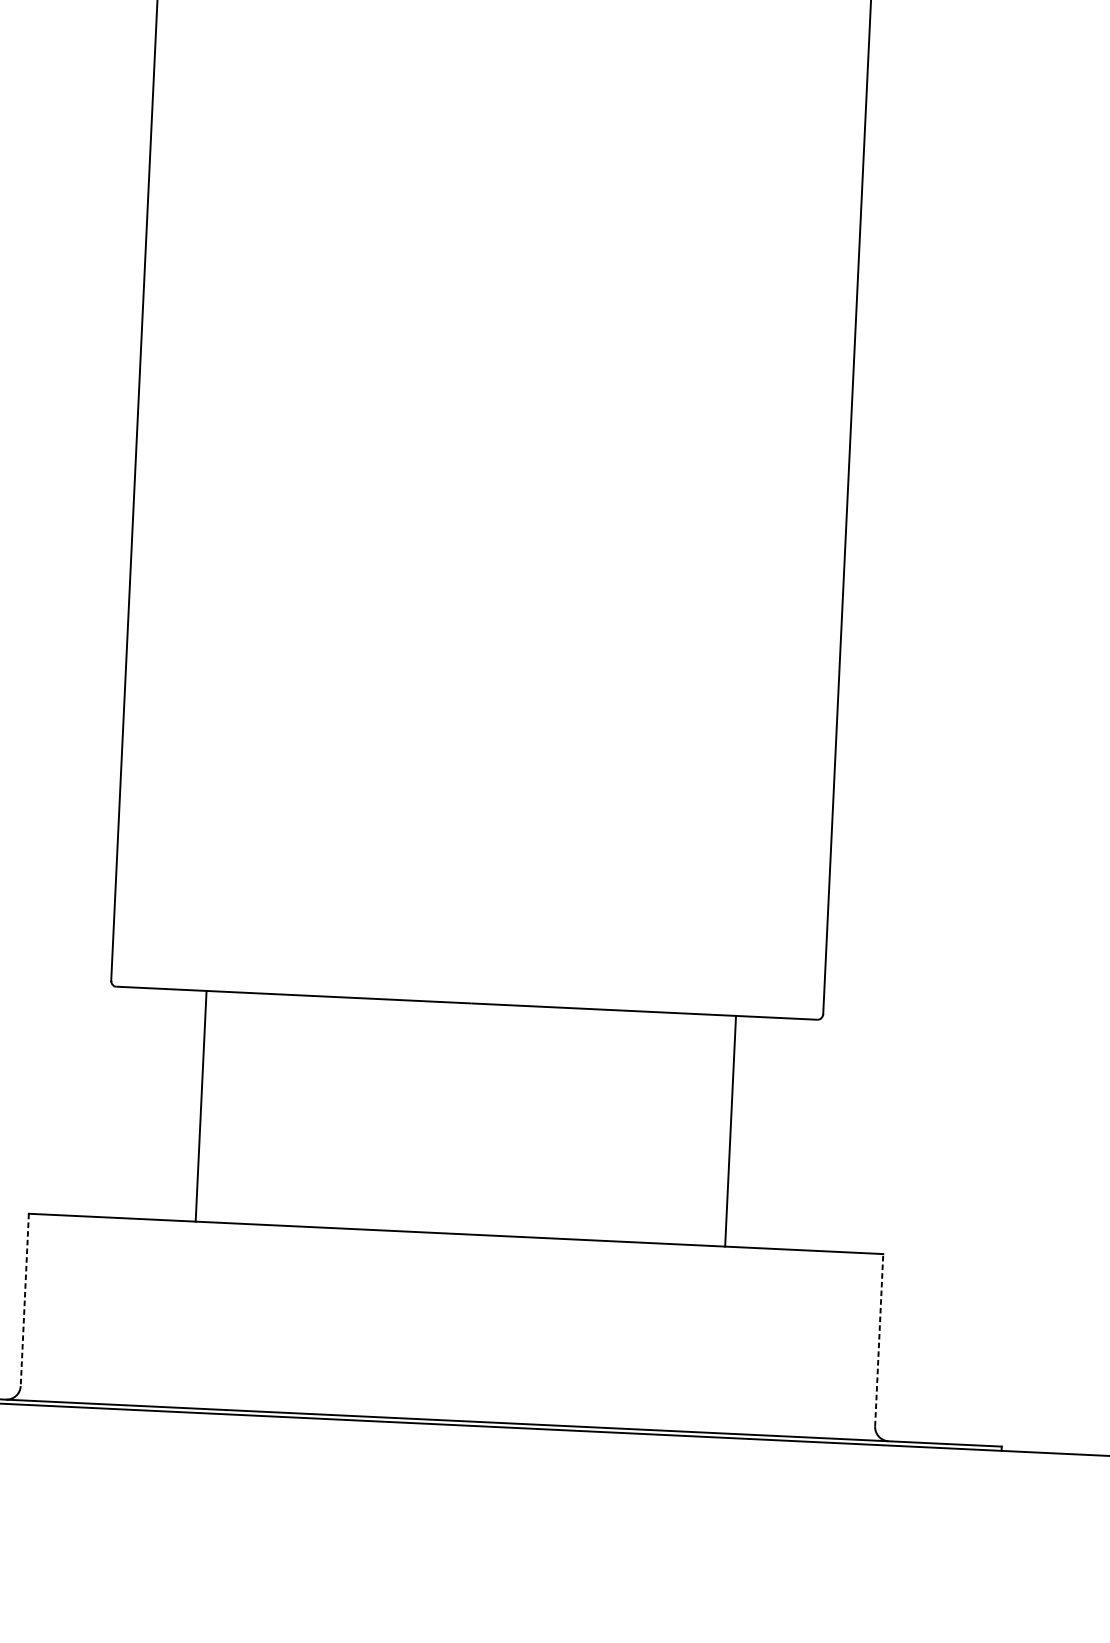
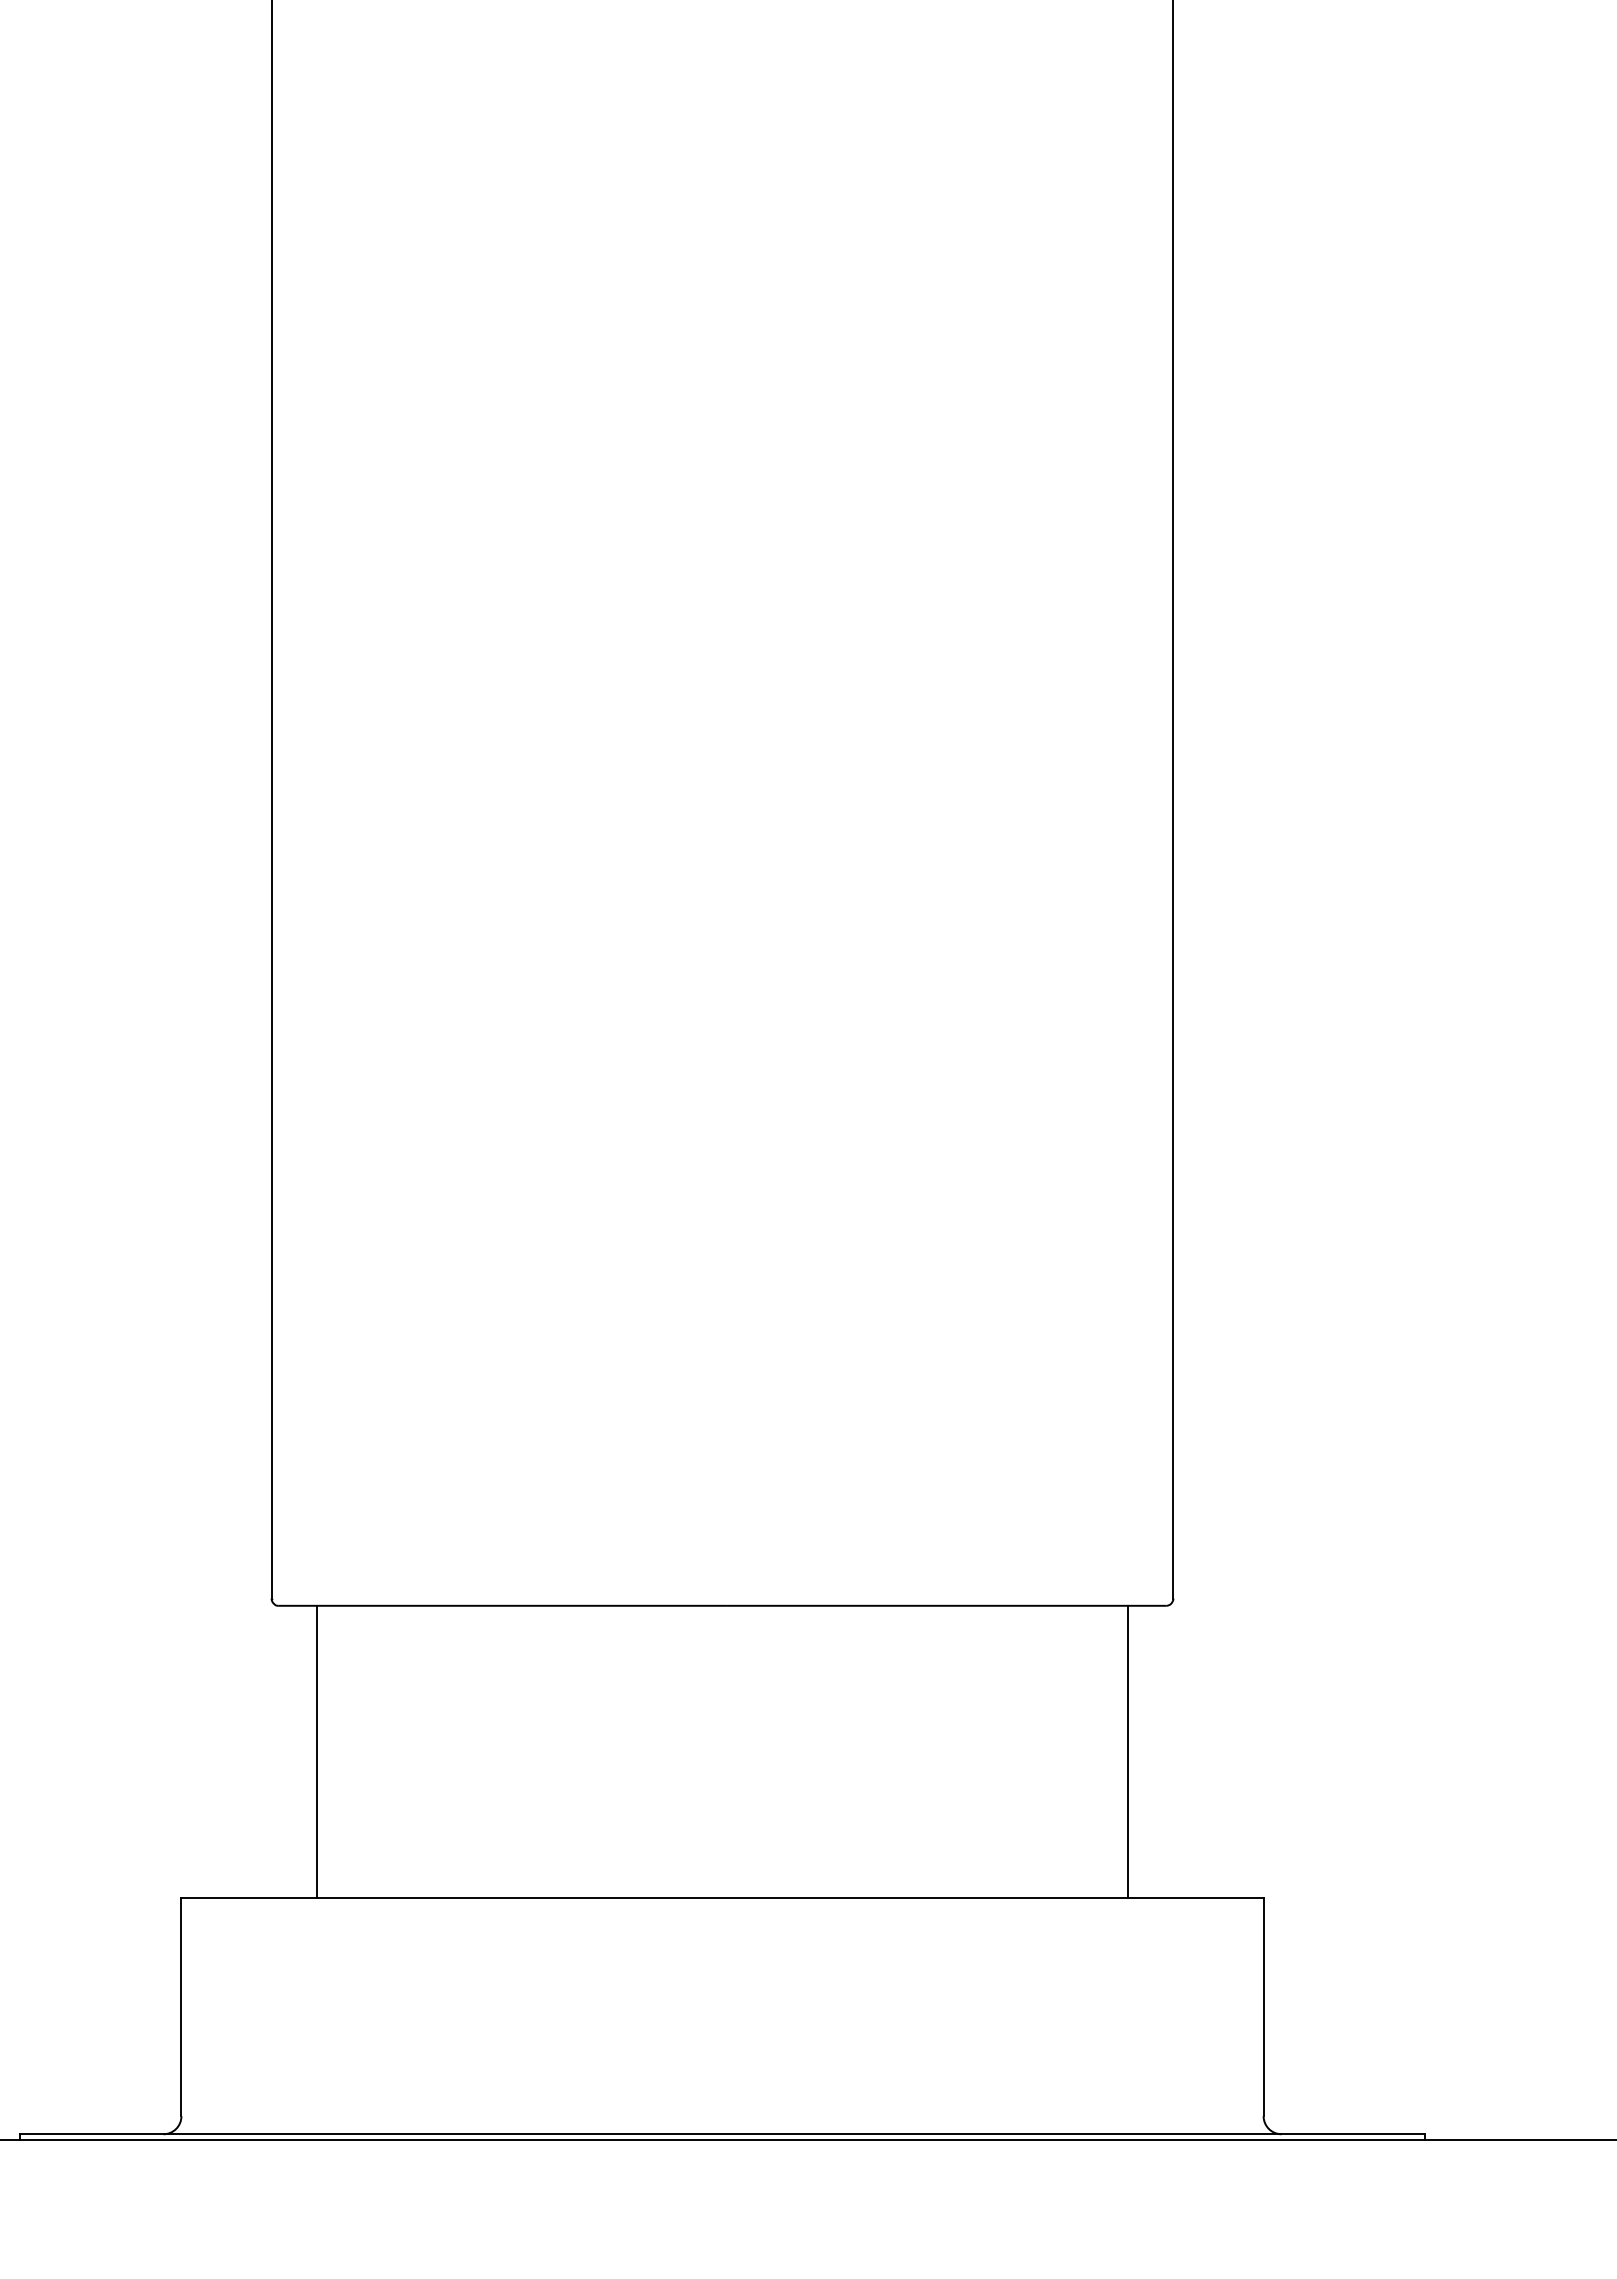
line: (200, 1105) -> (316, 1751), moved
line: (730, 1130) -> (1128, 1751), moved
line: (24, 1300) -> (181, 2007), dashed -> solid
line: (879, 1339) -> (1263, 2006), dashed -> solid

